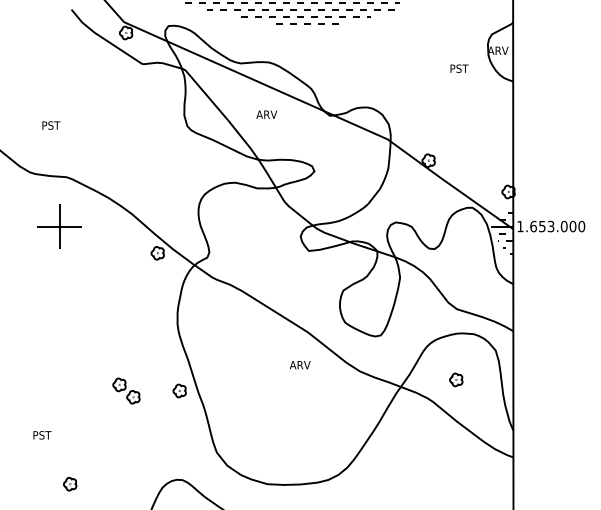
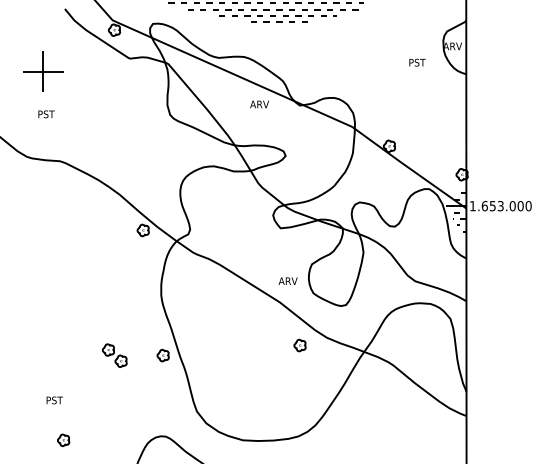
text: (266, 114) -> (259, 104), moved
part: (59, 226) -> (43, 71), moved
text: (300, 365) -> (288, 281), moved
part: (456, 379) -> (300, 345), moved
text: (42, 435) -> (54, 400), moved

